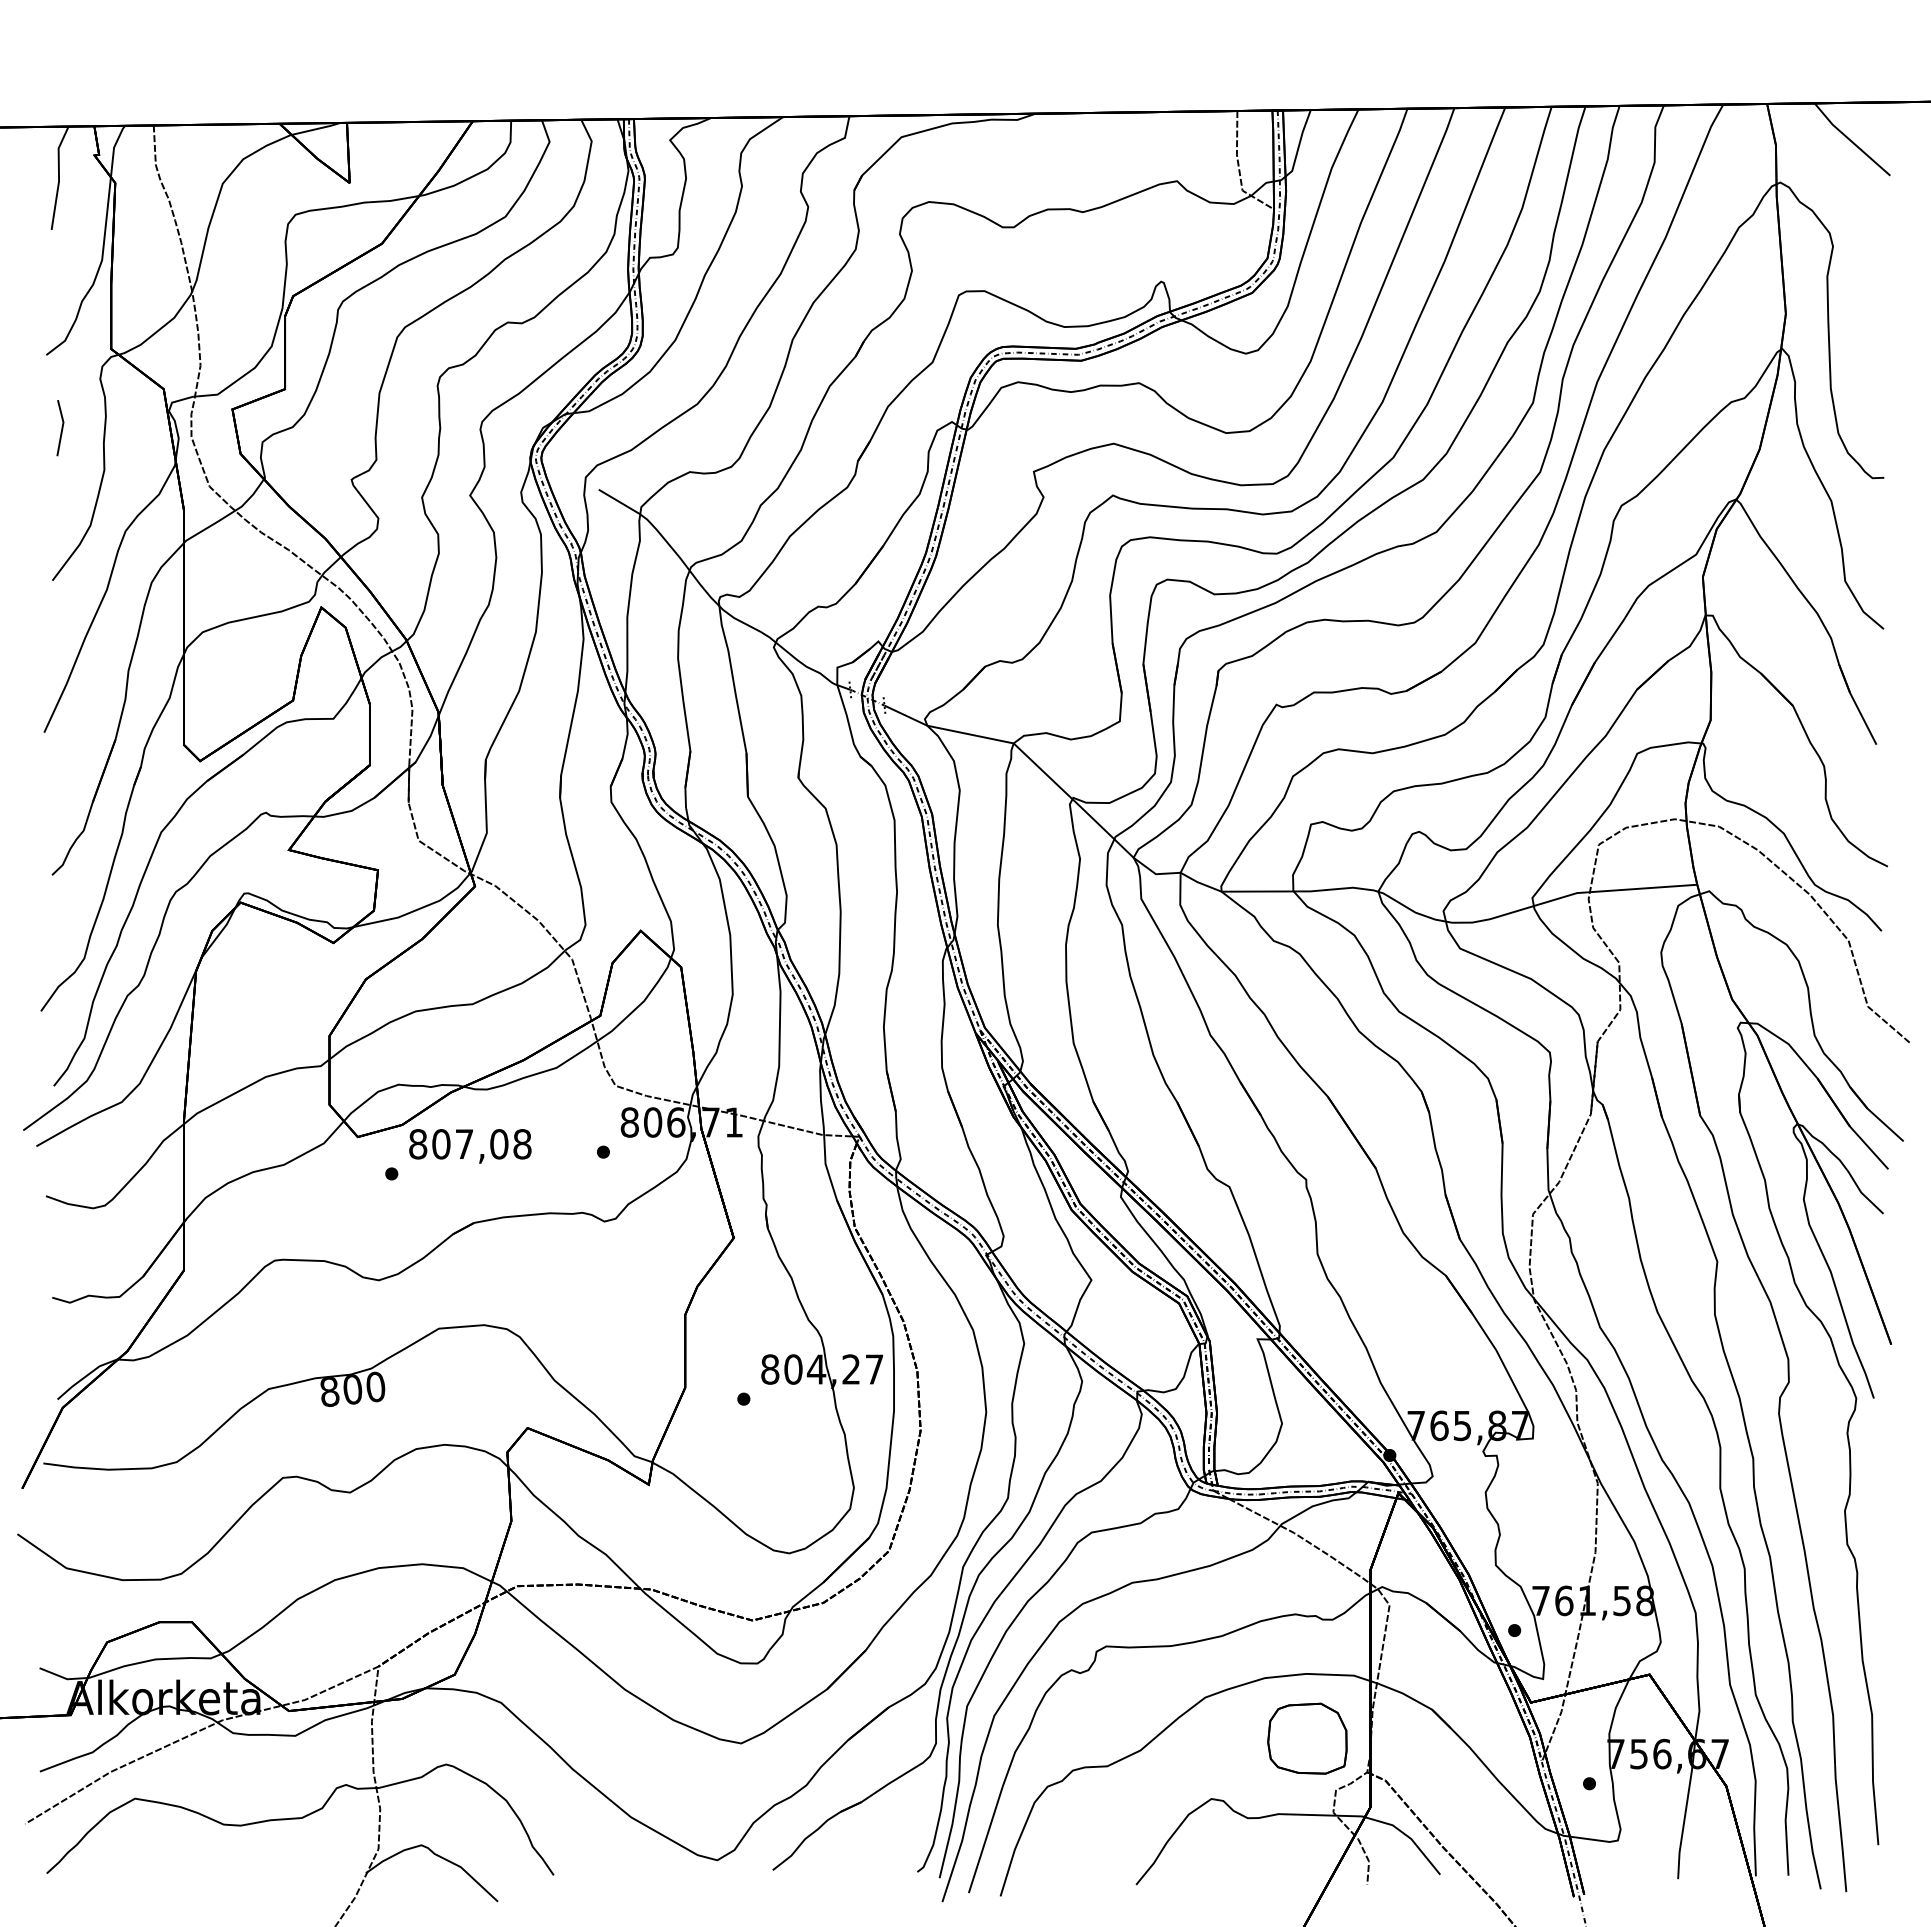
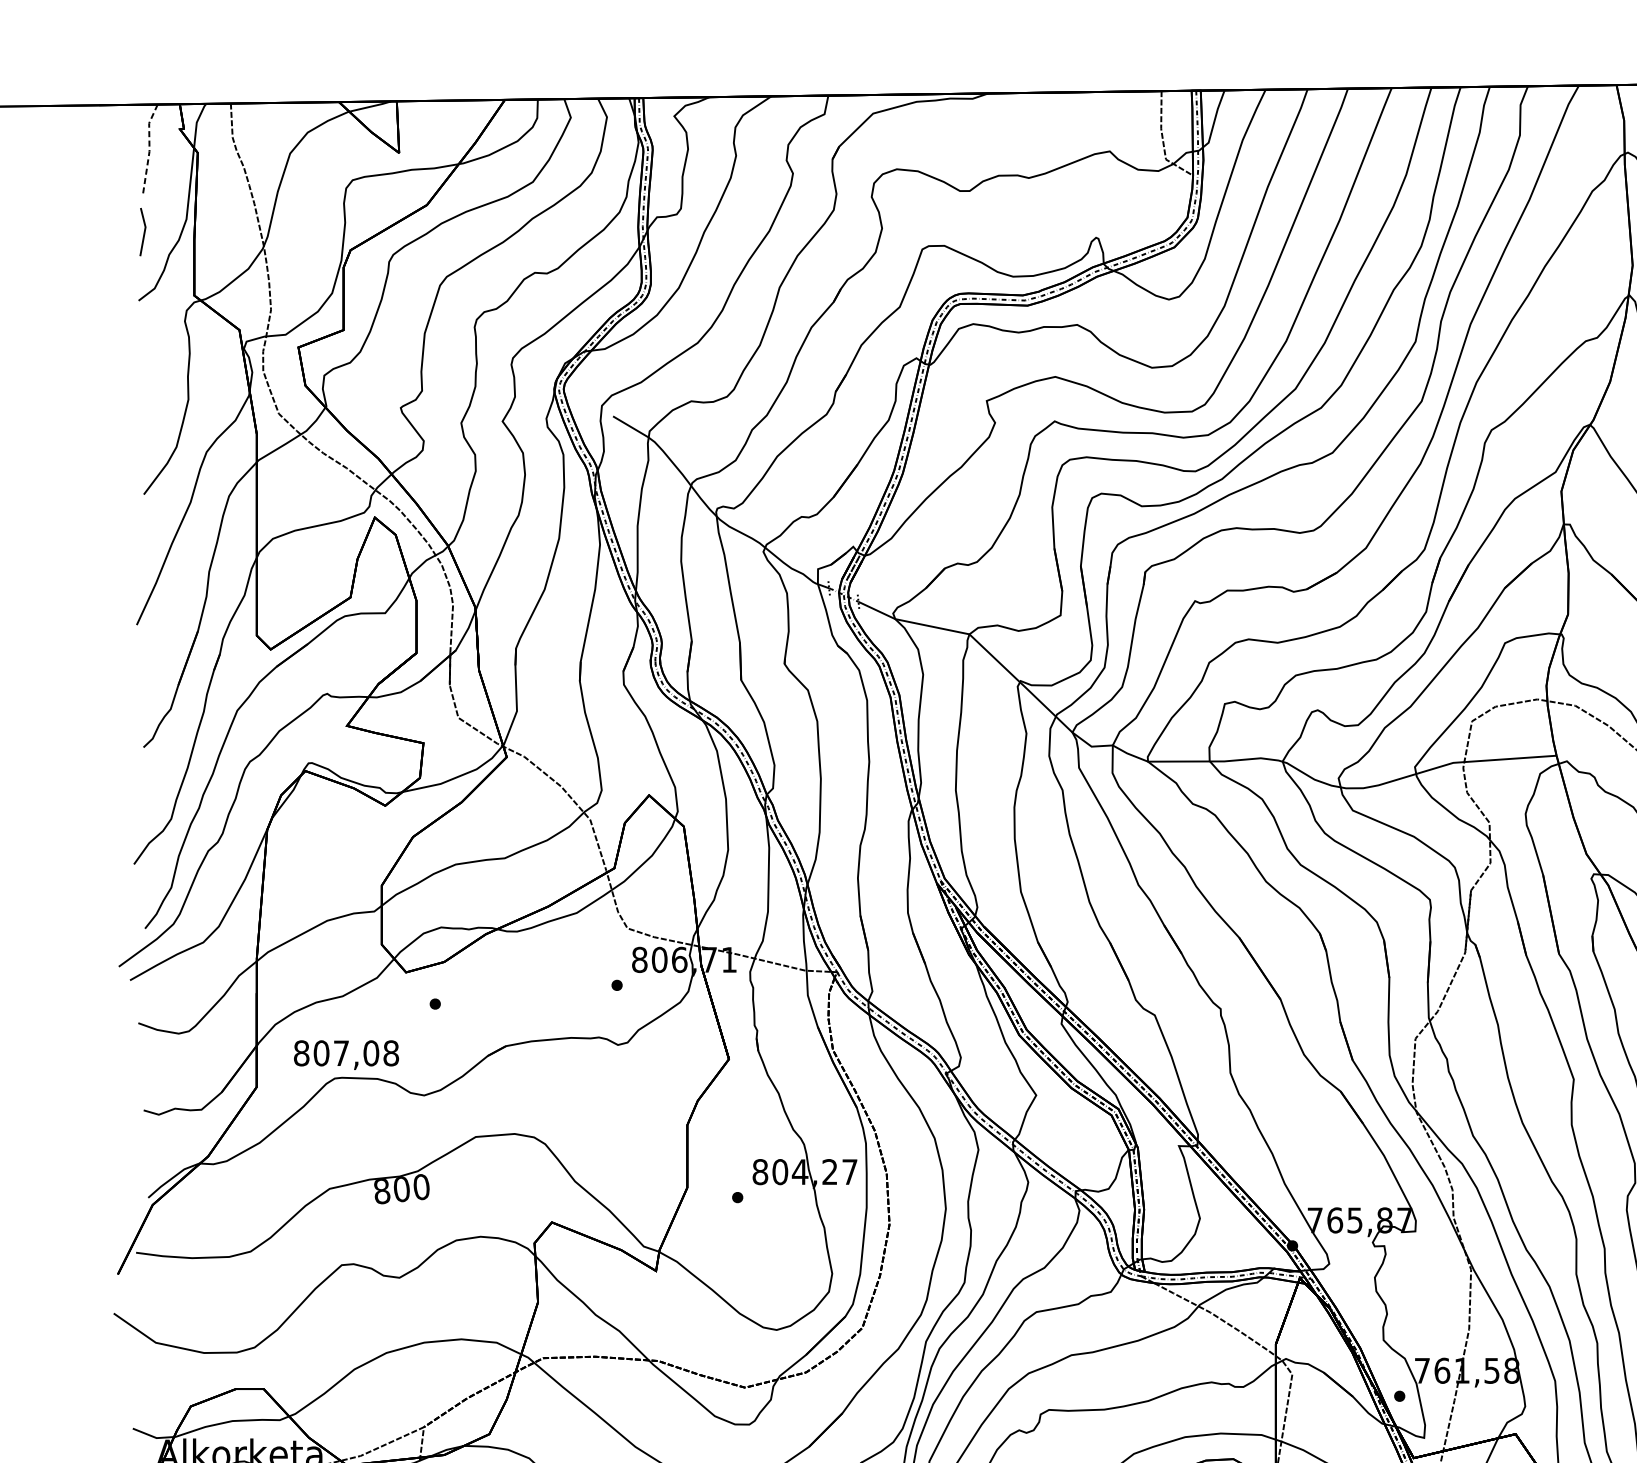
line: (59, 177) -> (149, 148), solid -> dashed
line: (61, 428) -> (143, 232), moved
text: (470, 1146) -> (346, 1055), moved

